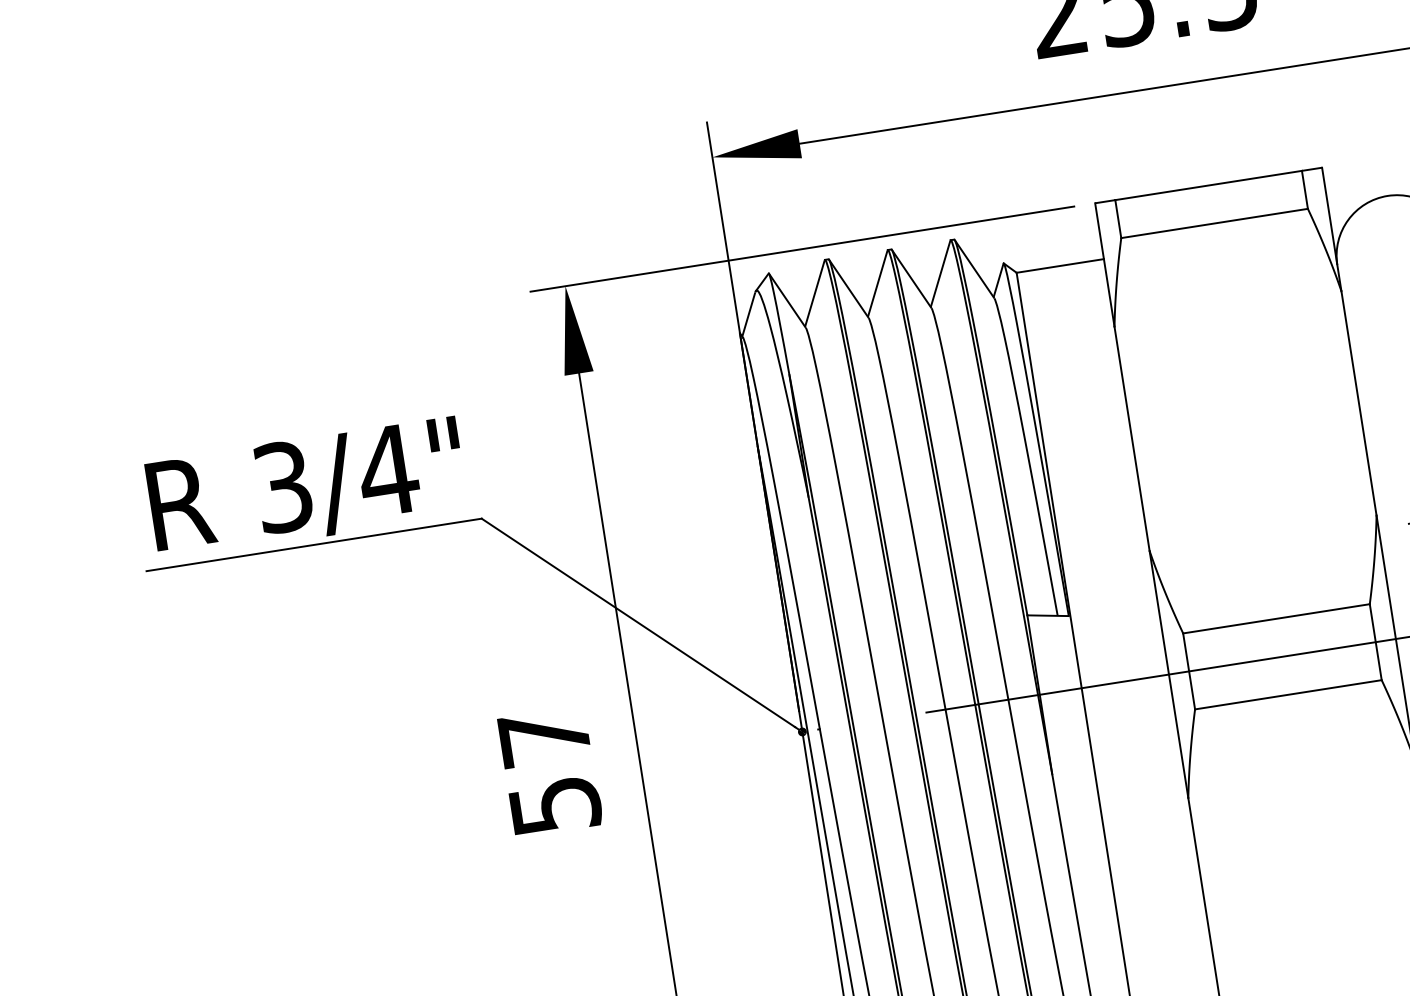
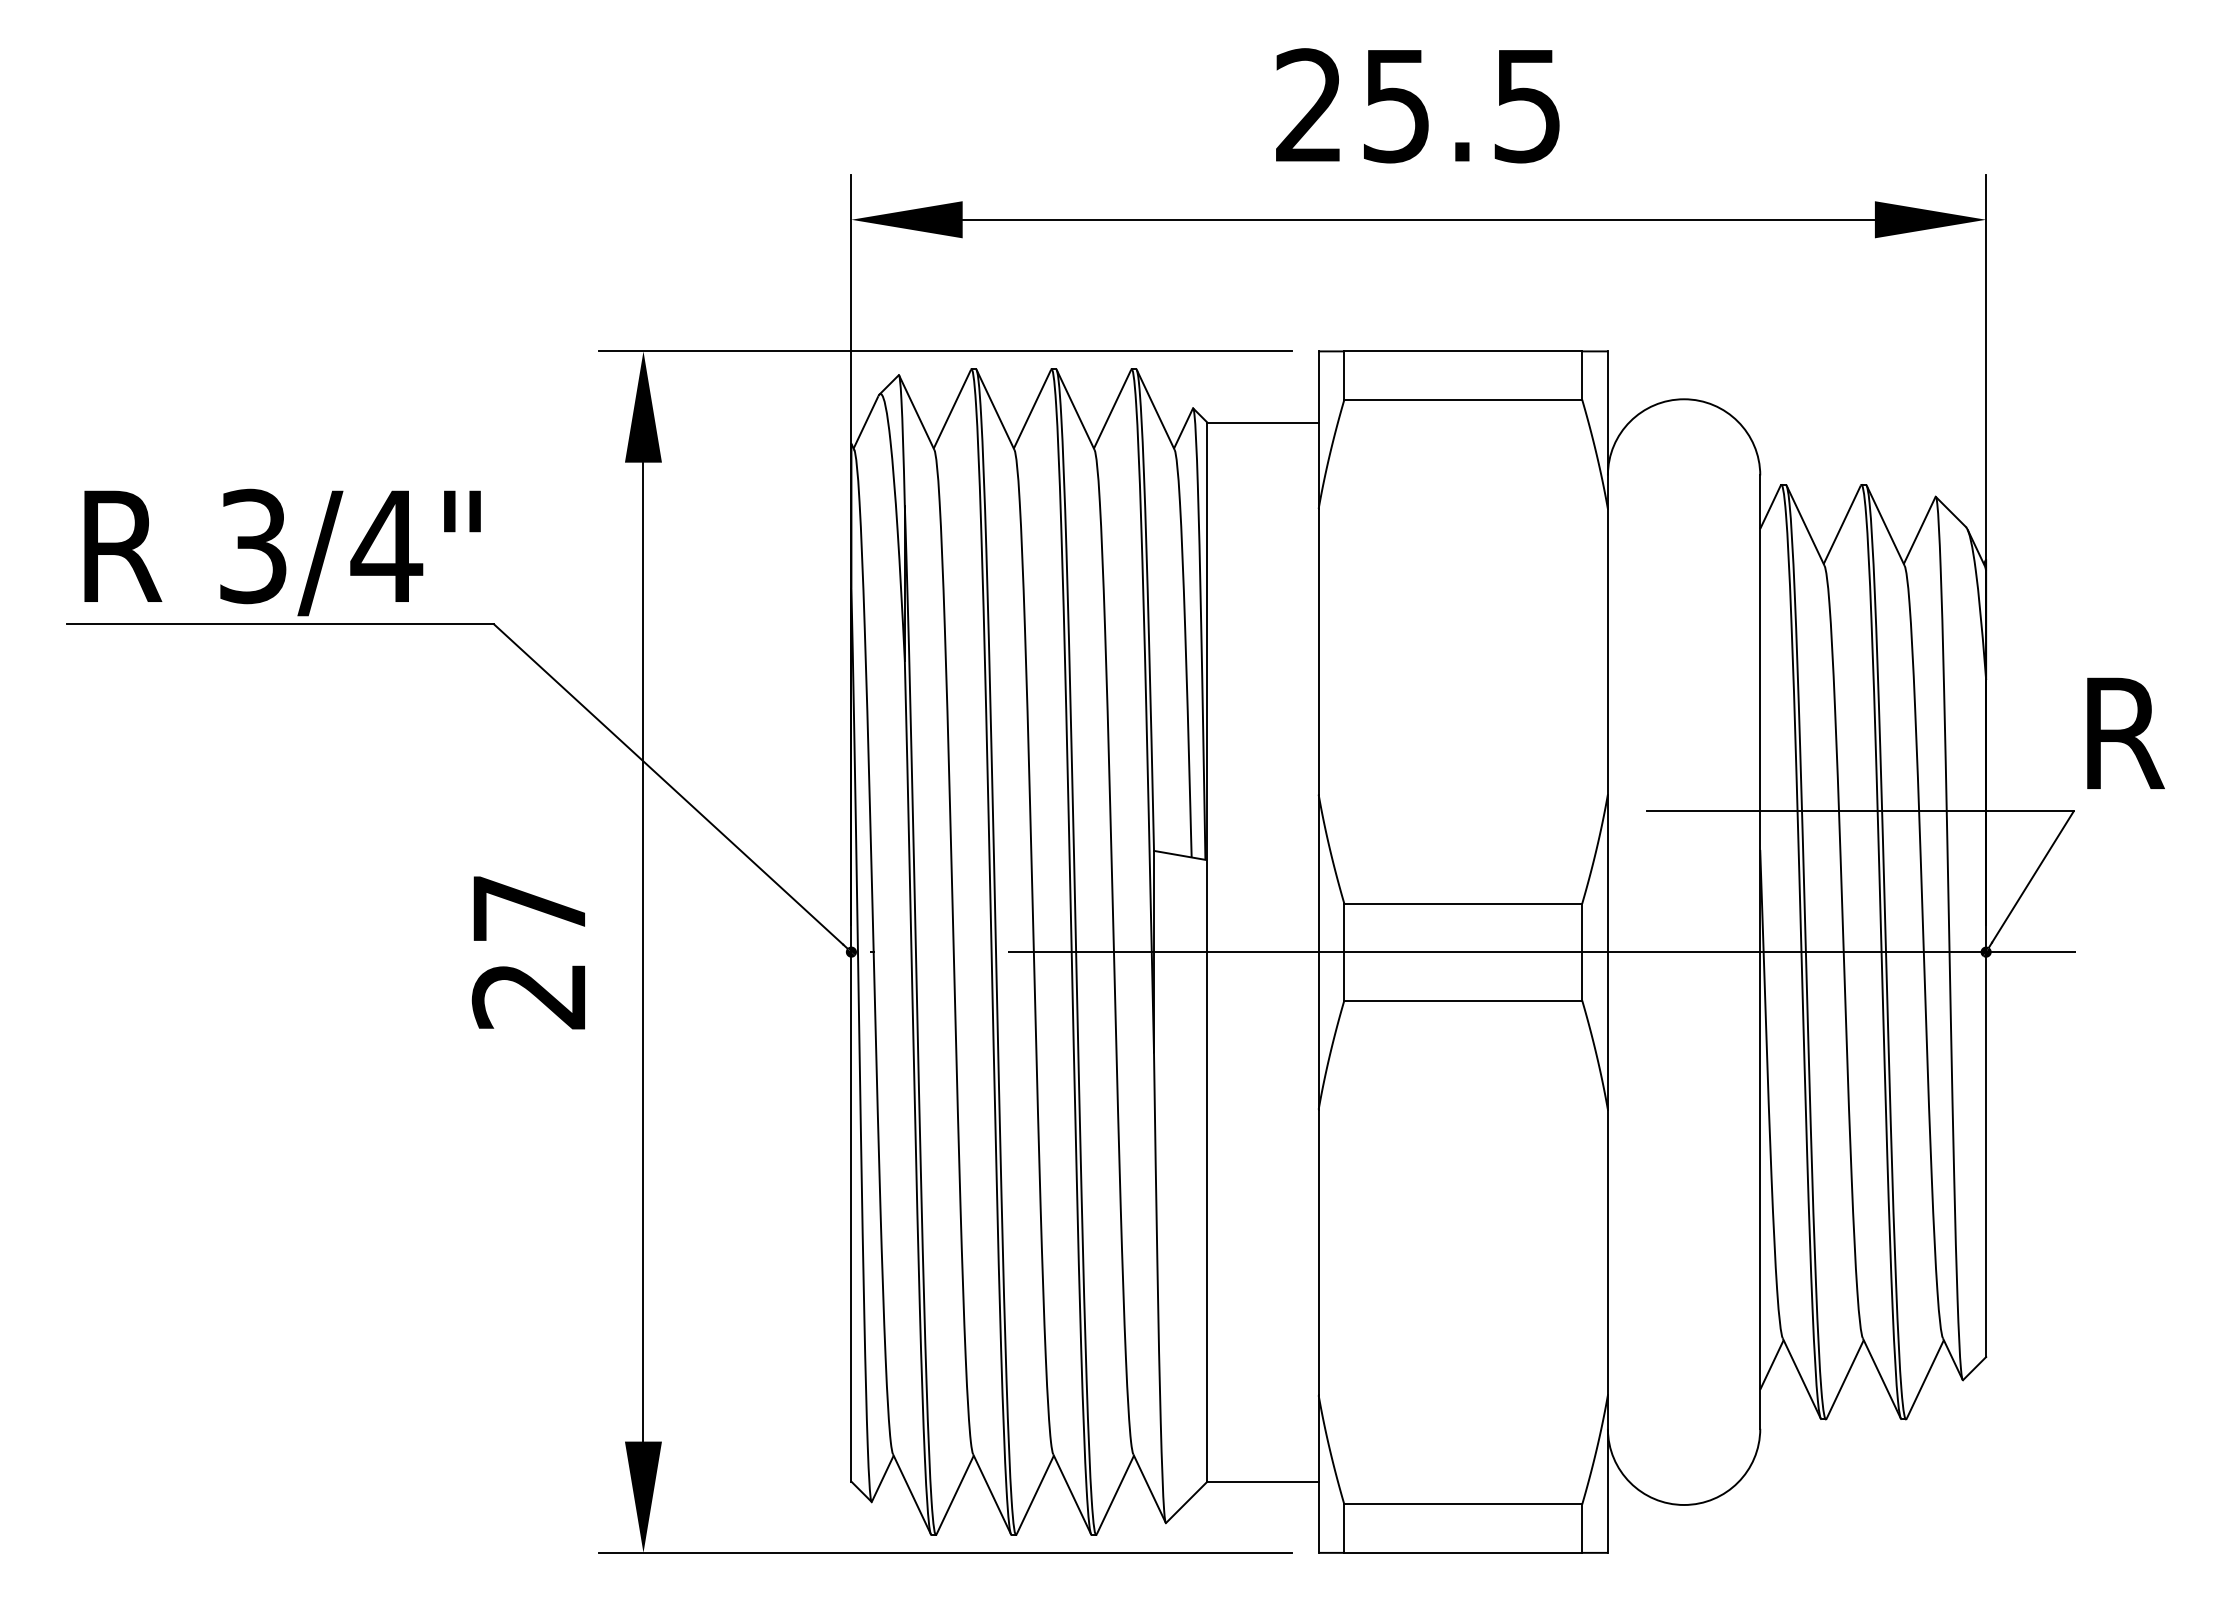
text: (555, 806) -> (529, 996), 57 -> 27

